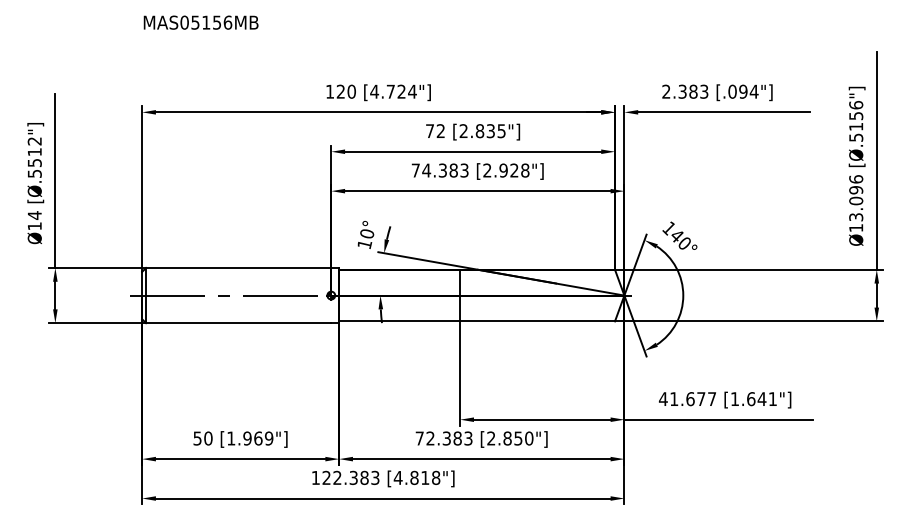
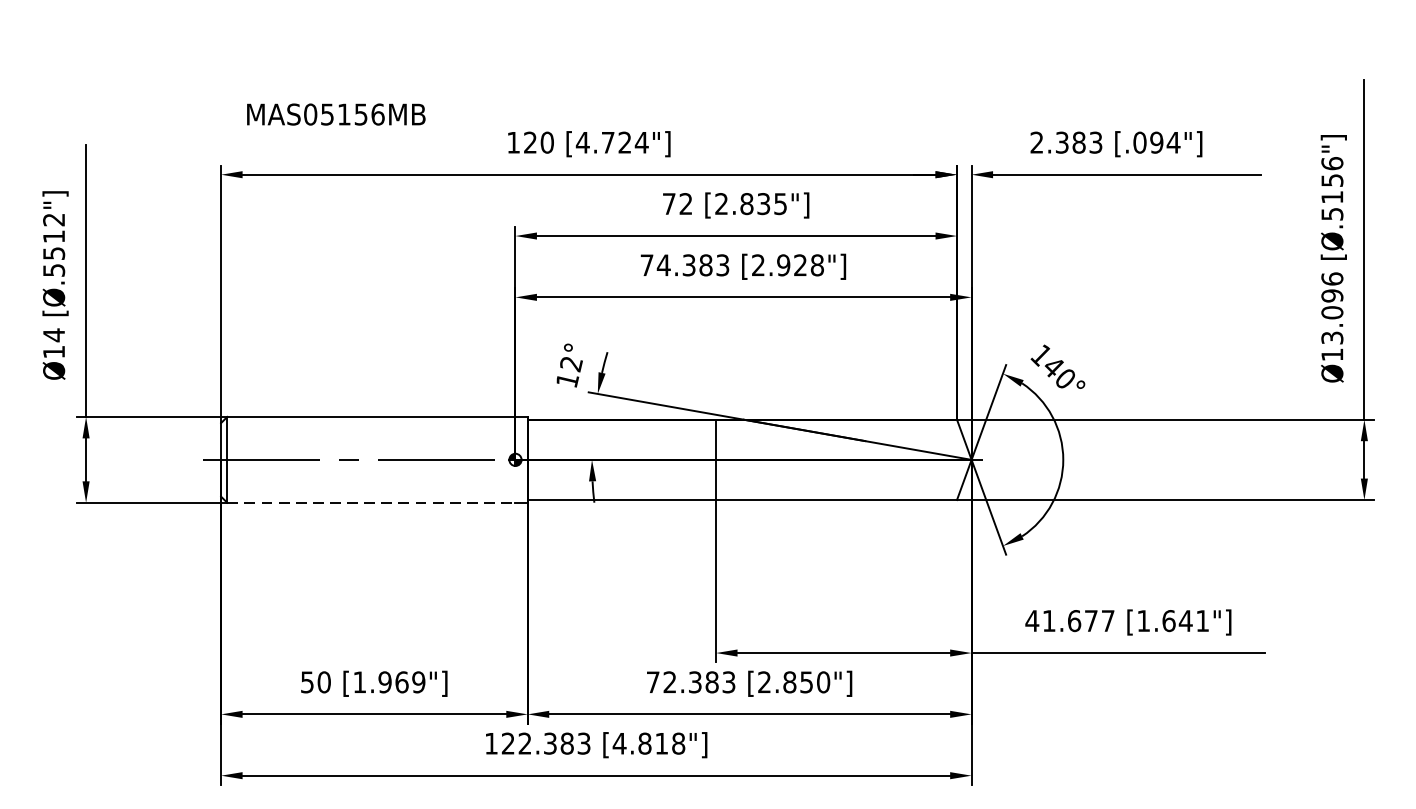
text: (200, 22) -> (335, 114), moved
text: (367, 234) -> (571, 364), 10° -> 12°
line: (238, 323) -> (371, 503), solid -> dashed

